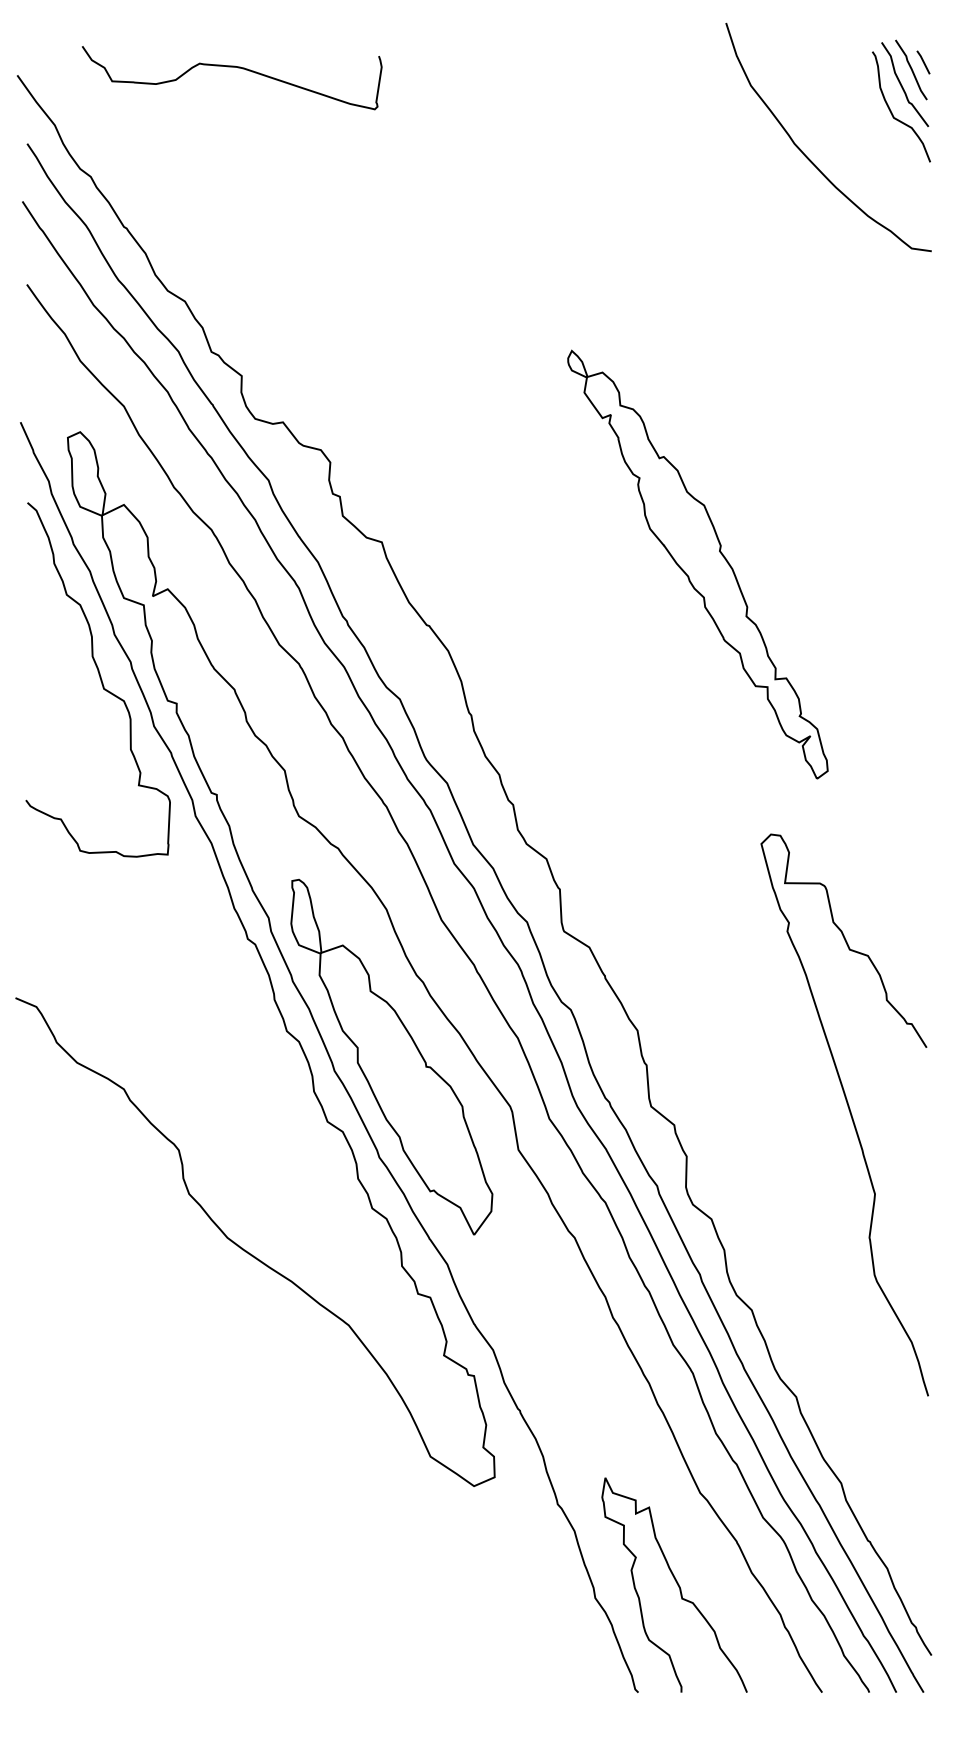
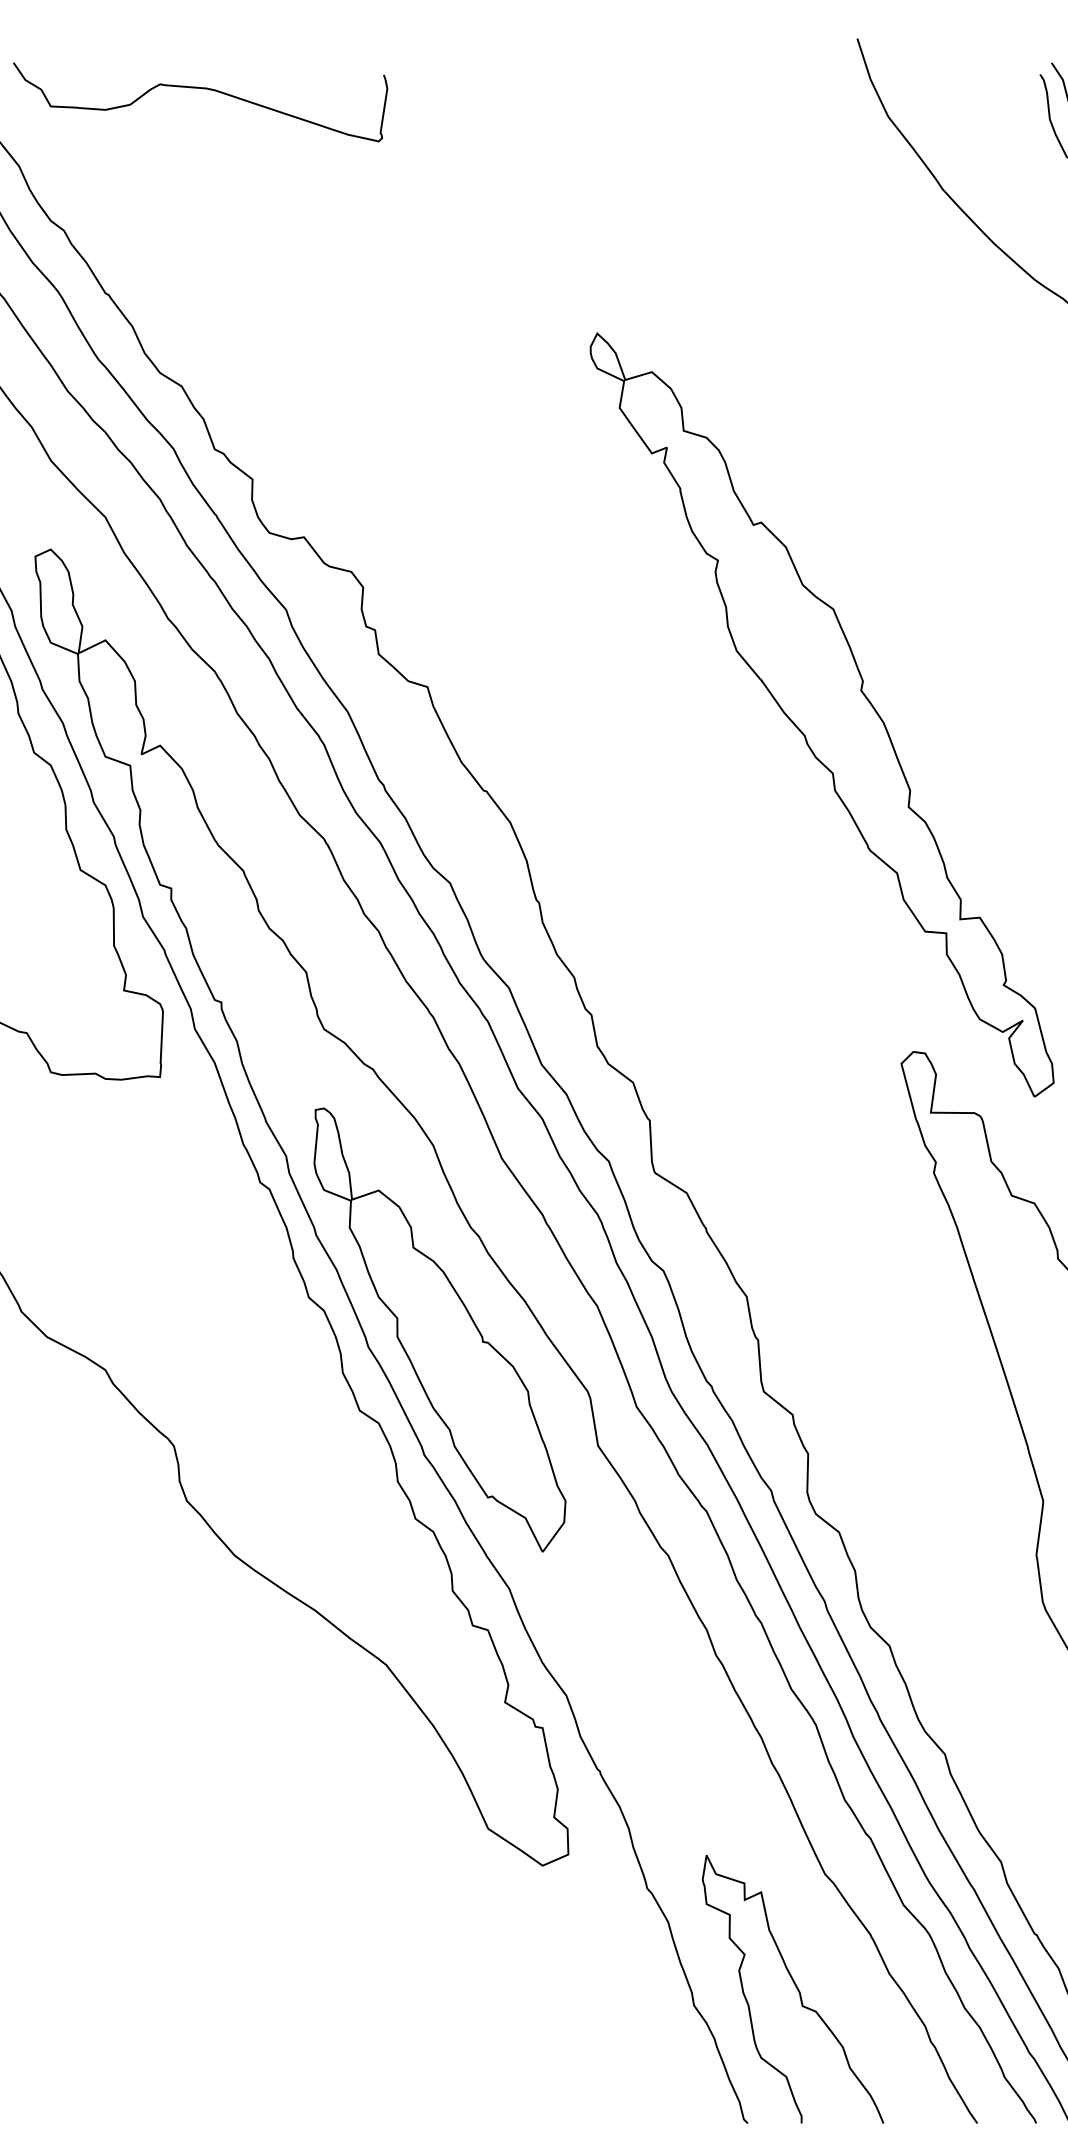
curve: (232, 67) -> (201, 89), moved
part: (697, 564) -> (821, 714), size x1.43

